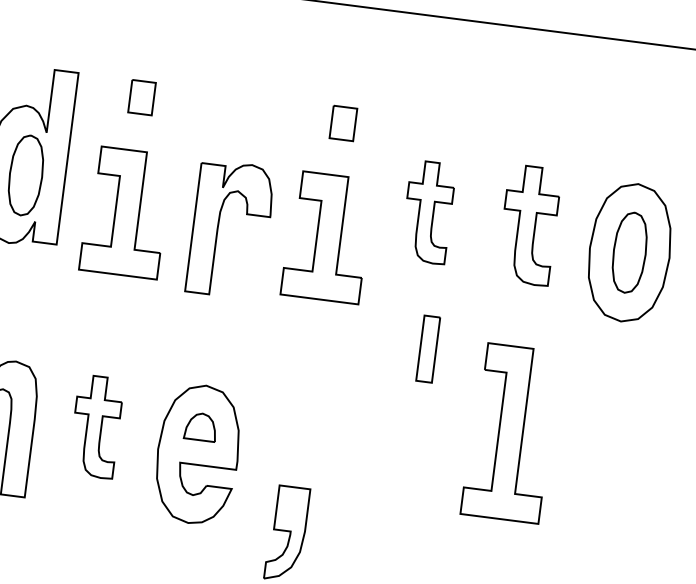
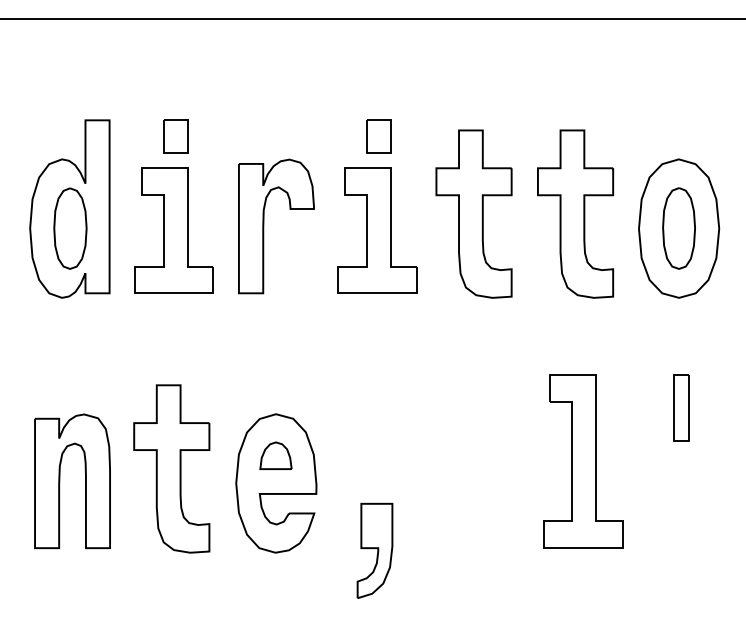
part: (427, 211) -> (473, 213), size x1.67
part: (125, 212) -> (173, 230), moved
part: (528, 224) -> (575, 213), size x1.43
part: (218, 228) -> (264, 226), moved
part: (327, 237) -> (377, 230), moved
part: (428, 348) -> (681, 407), moved
part: (95, 426) -> (171, 468), size x1.67
part: (510, 432) -> (583, 461), moved

